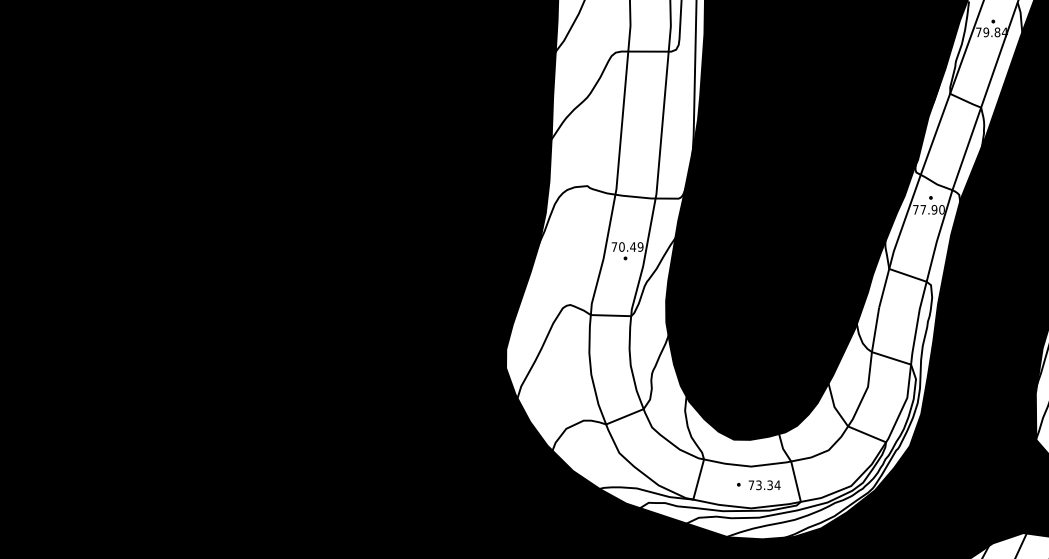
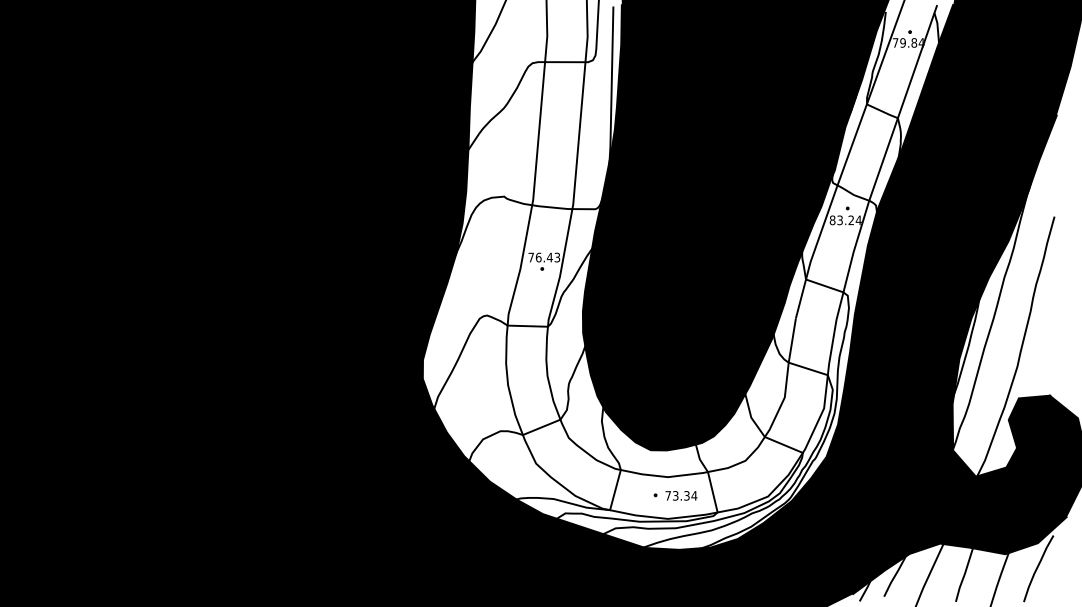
text: (928, 209) -> (845, 220), 77.90 -> 83.24
text: (631, 246) -> (548, 257), 70.49 -> 76.43

